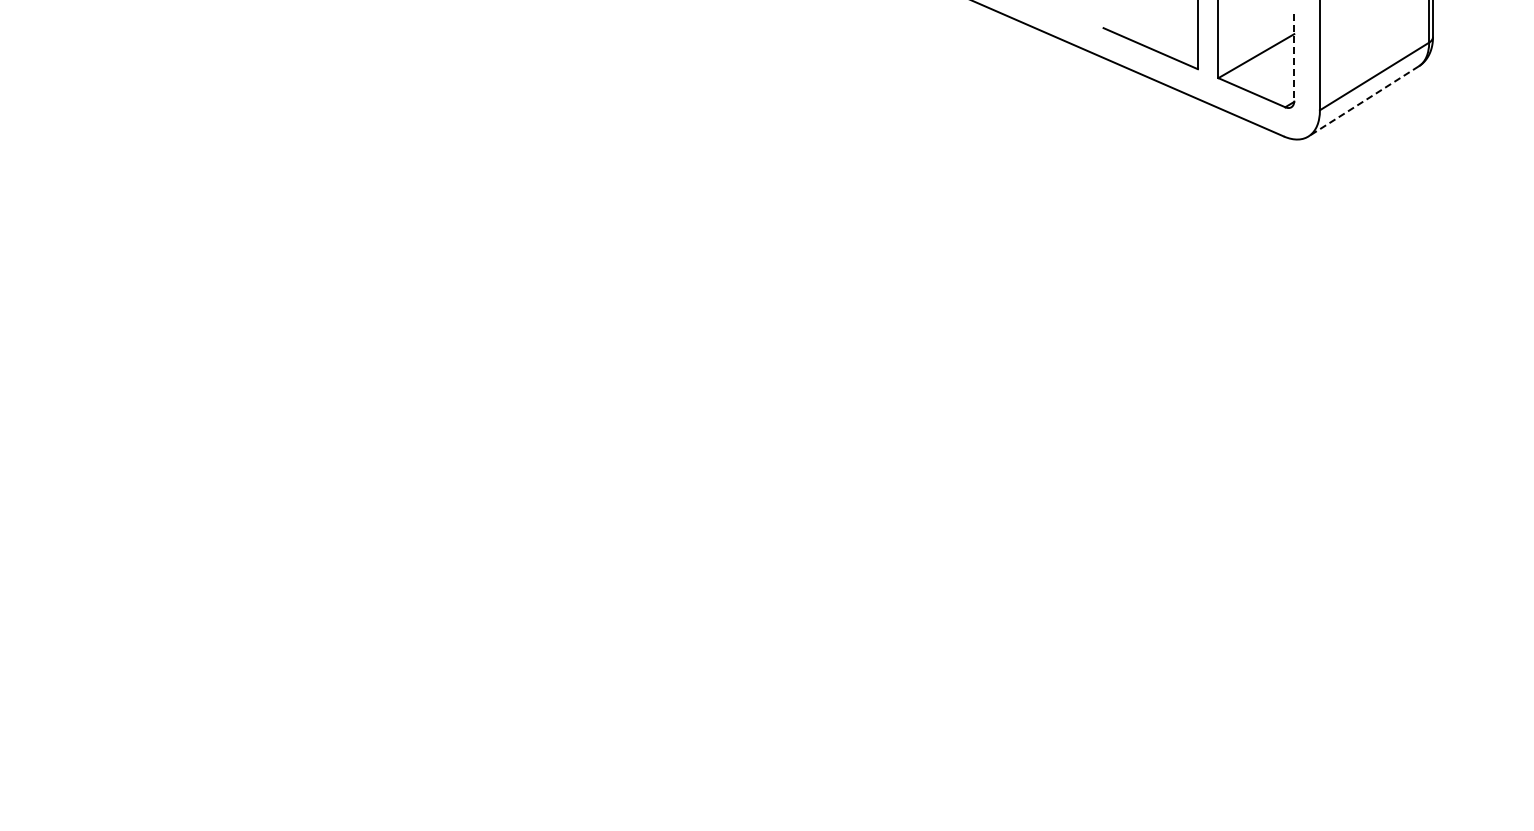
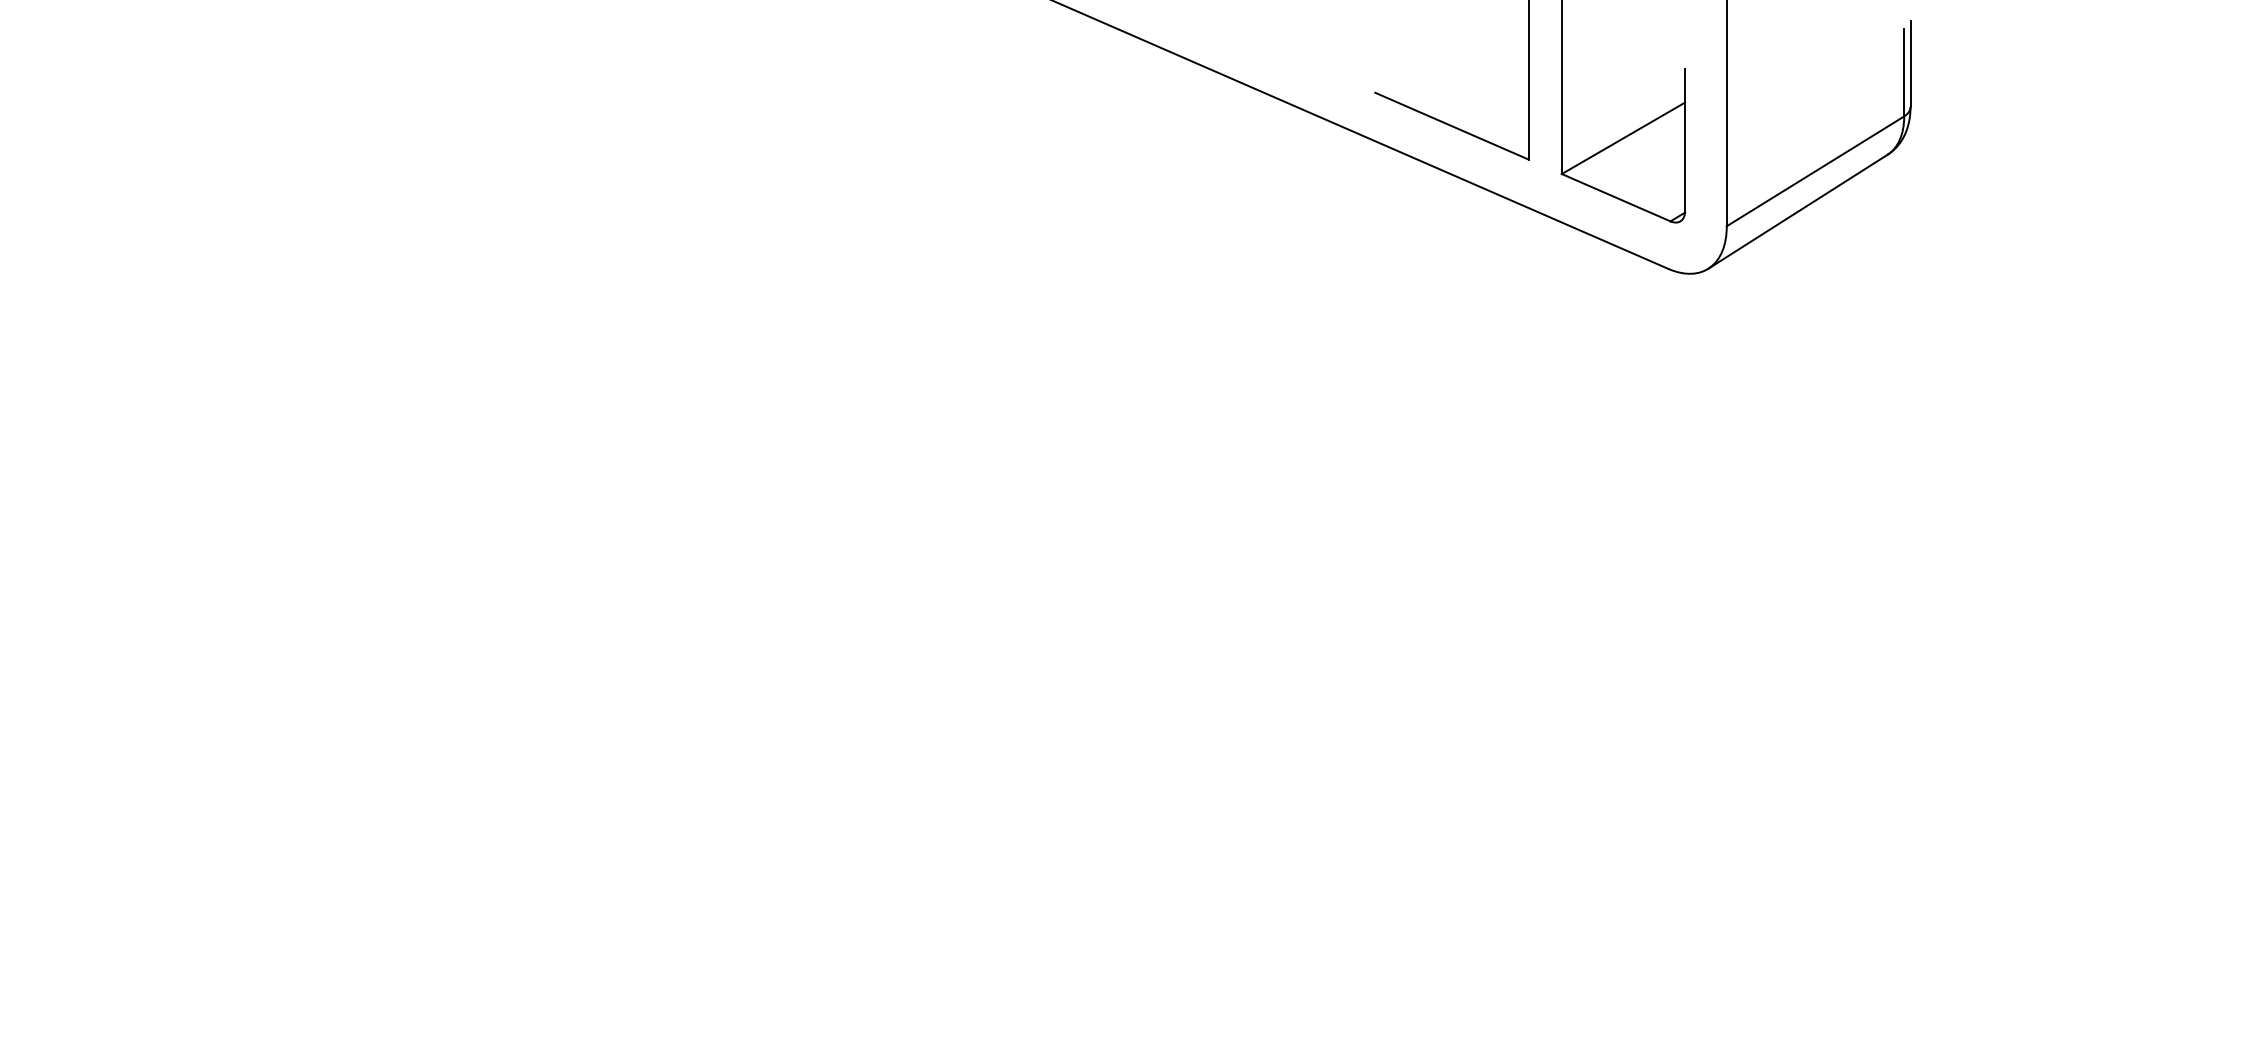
line: (1294, 57) -> (1685, 140), dashed -> solid
line: (1363, 101) -> (1797, 211), dashed -> solid

